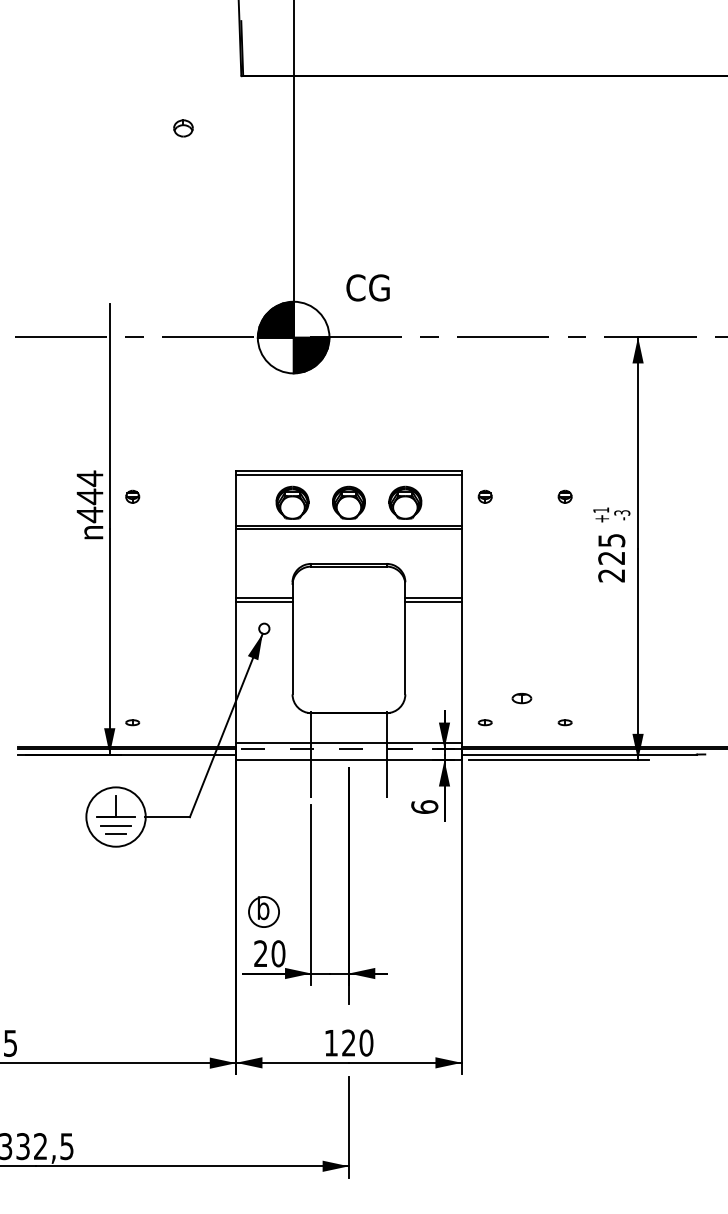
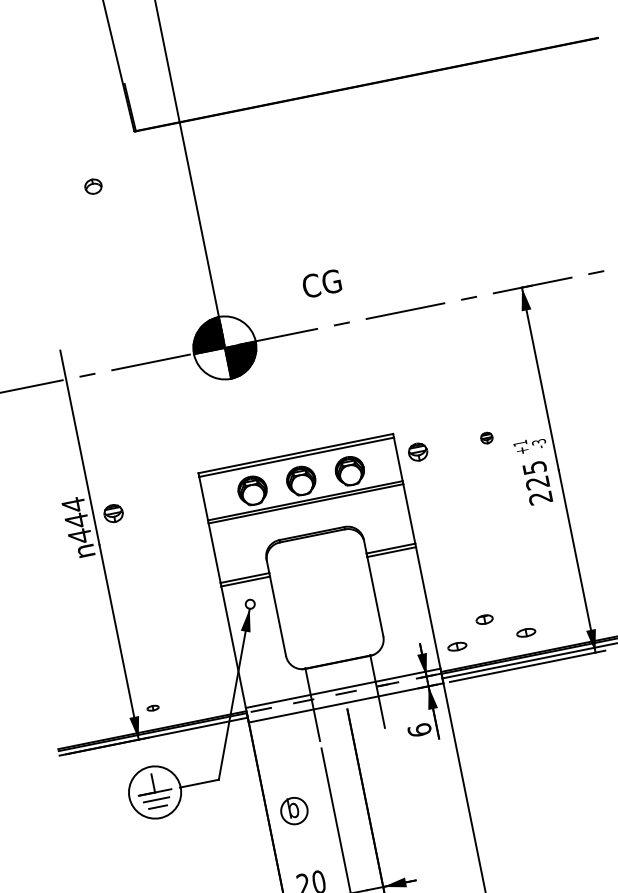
text: (367, 287) -> (321, 283), moved
part: (132, 496) -> (113, 513), size x1.6
part: (484, 496) -> (417, 451), size x1.6
part: (484, 722) -> (456, 646), size x1.6
part: (564, 722) -> (525, 632), size x1.6
part: (263, 911) -> (293, 810), moved

